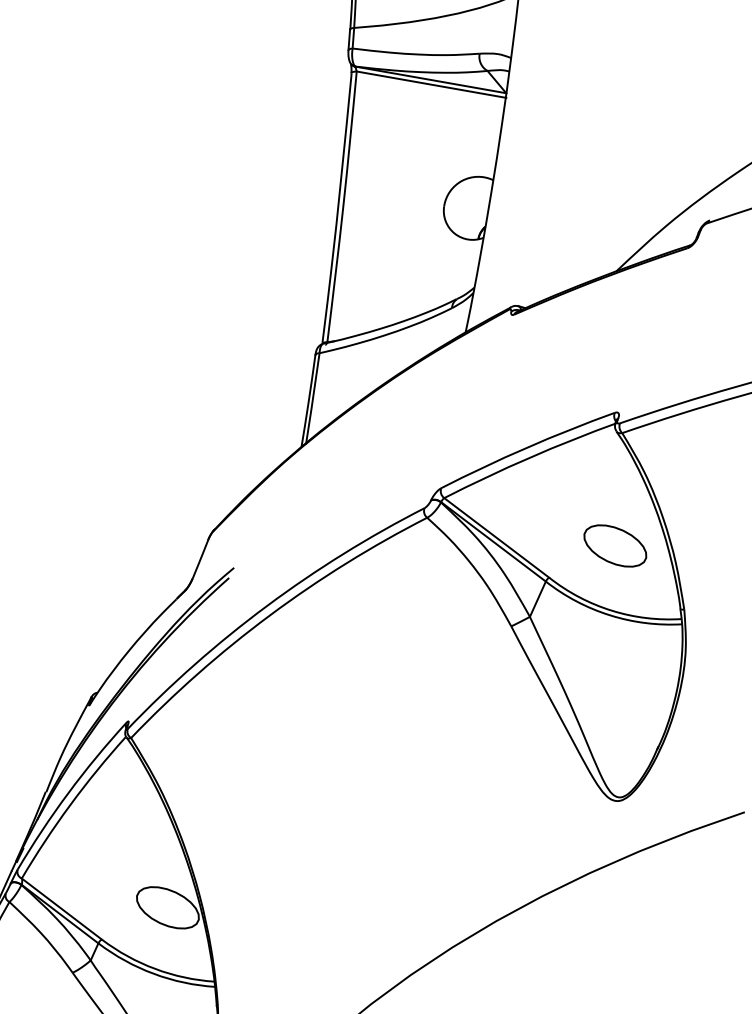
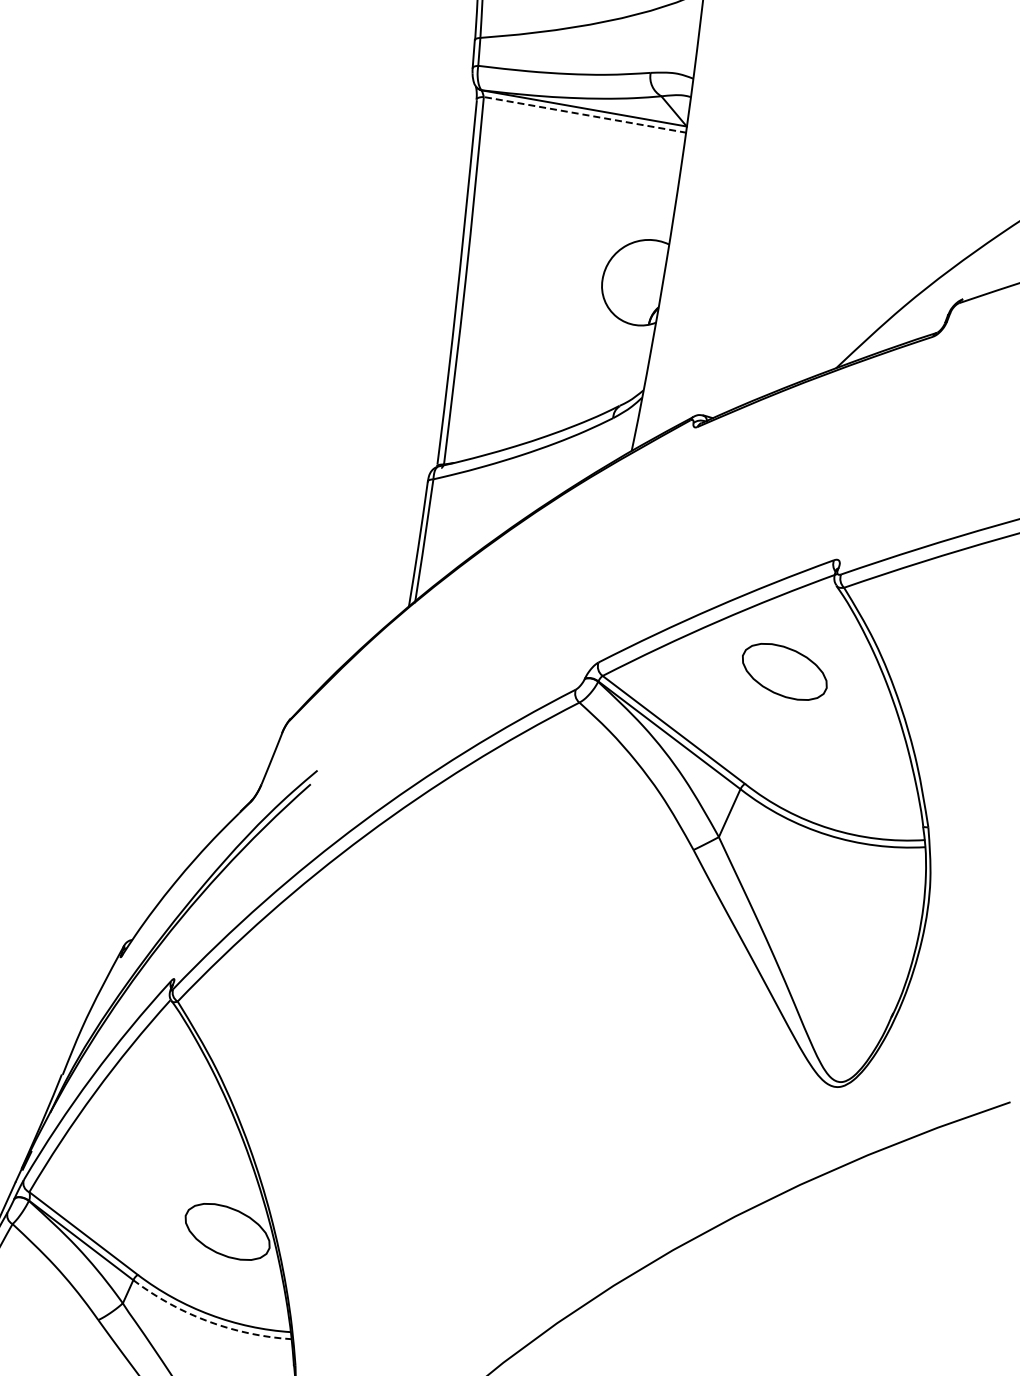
line: (430, 84) -> (584, 114), solid -> dashed
part: (615, 545) -> (784, 671), moved
arc: (153, 973) -> (208, 1321), solid -> dashed

